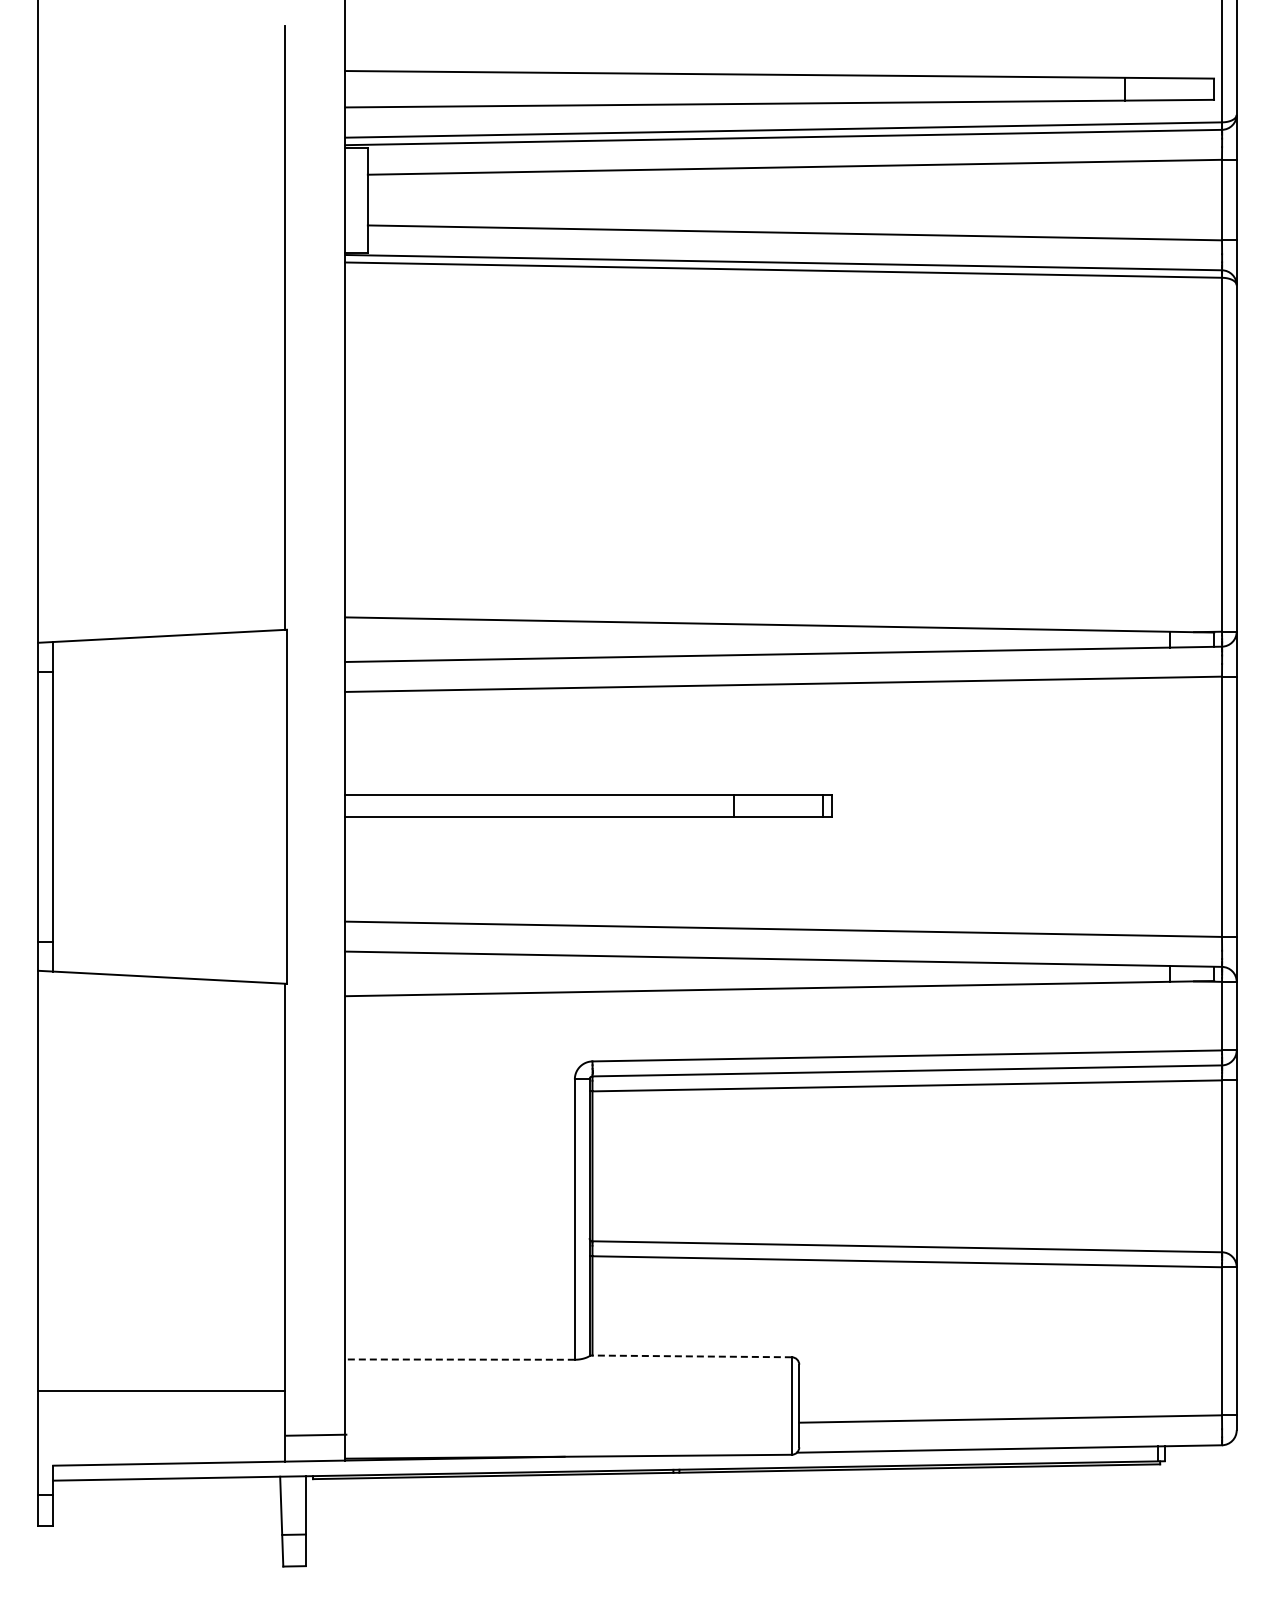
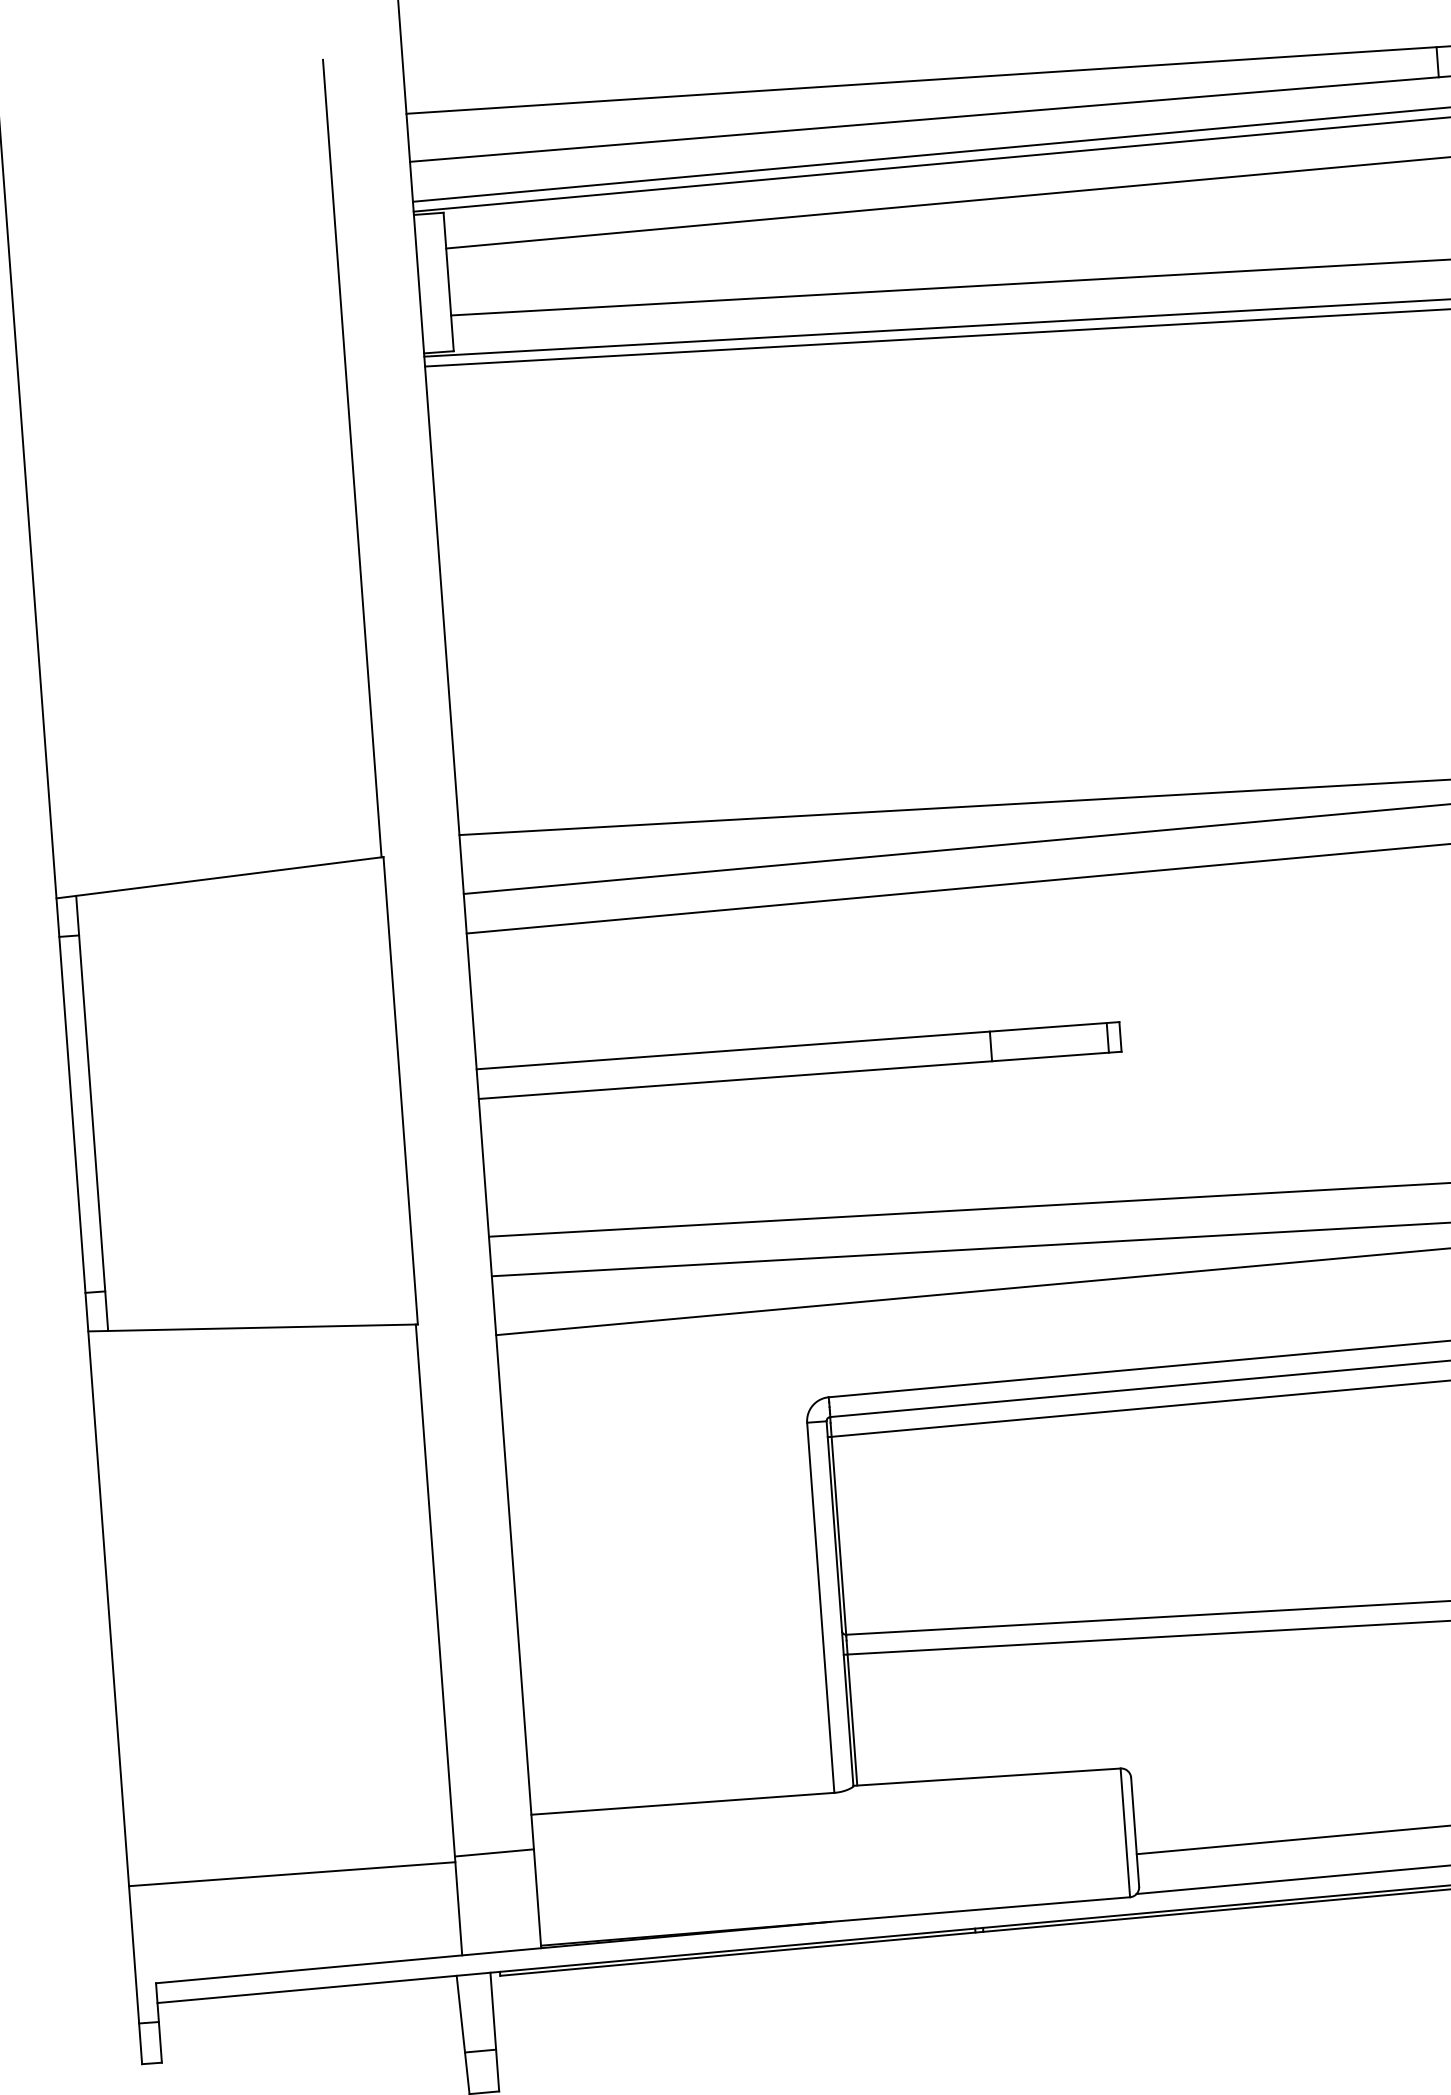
line: (690, 1356) -> (986, 1777), dashed -> solid
line: (460, 1359) -> (683, 1803), dashed -> solid
line: (316, 1434) -> (494, 1851), moved

